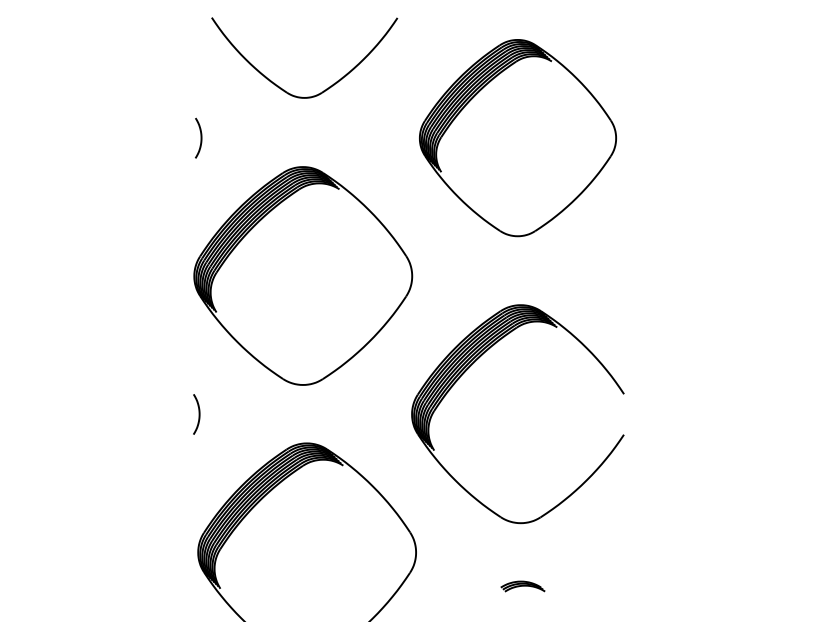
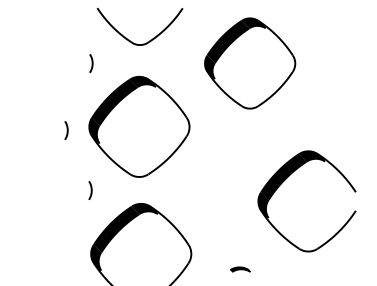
part: (518, 138) -> (250, 63), moved
curve: (144, 283) -> (66, 130), added
part: (470, 368) -> (285, 180), moved

